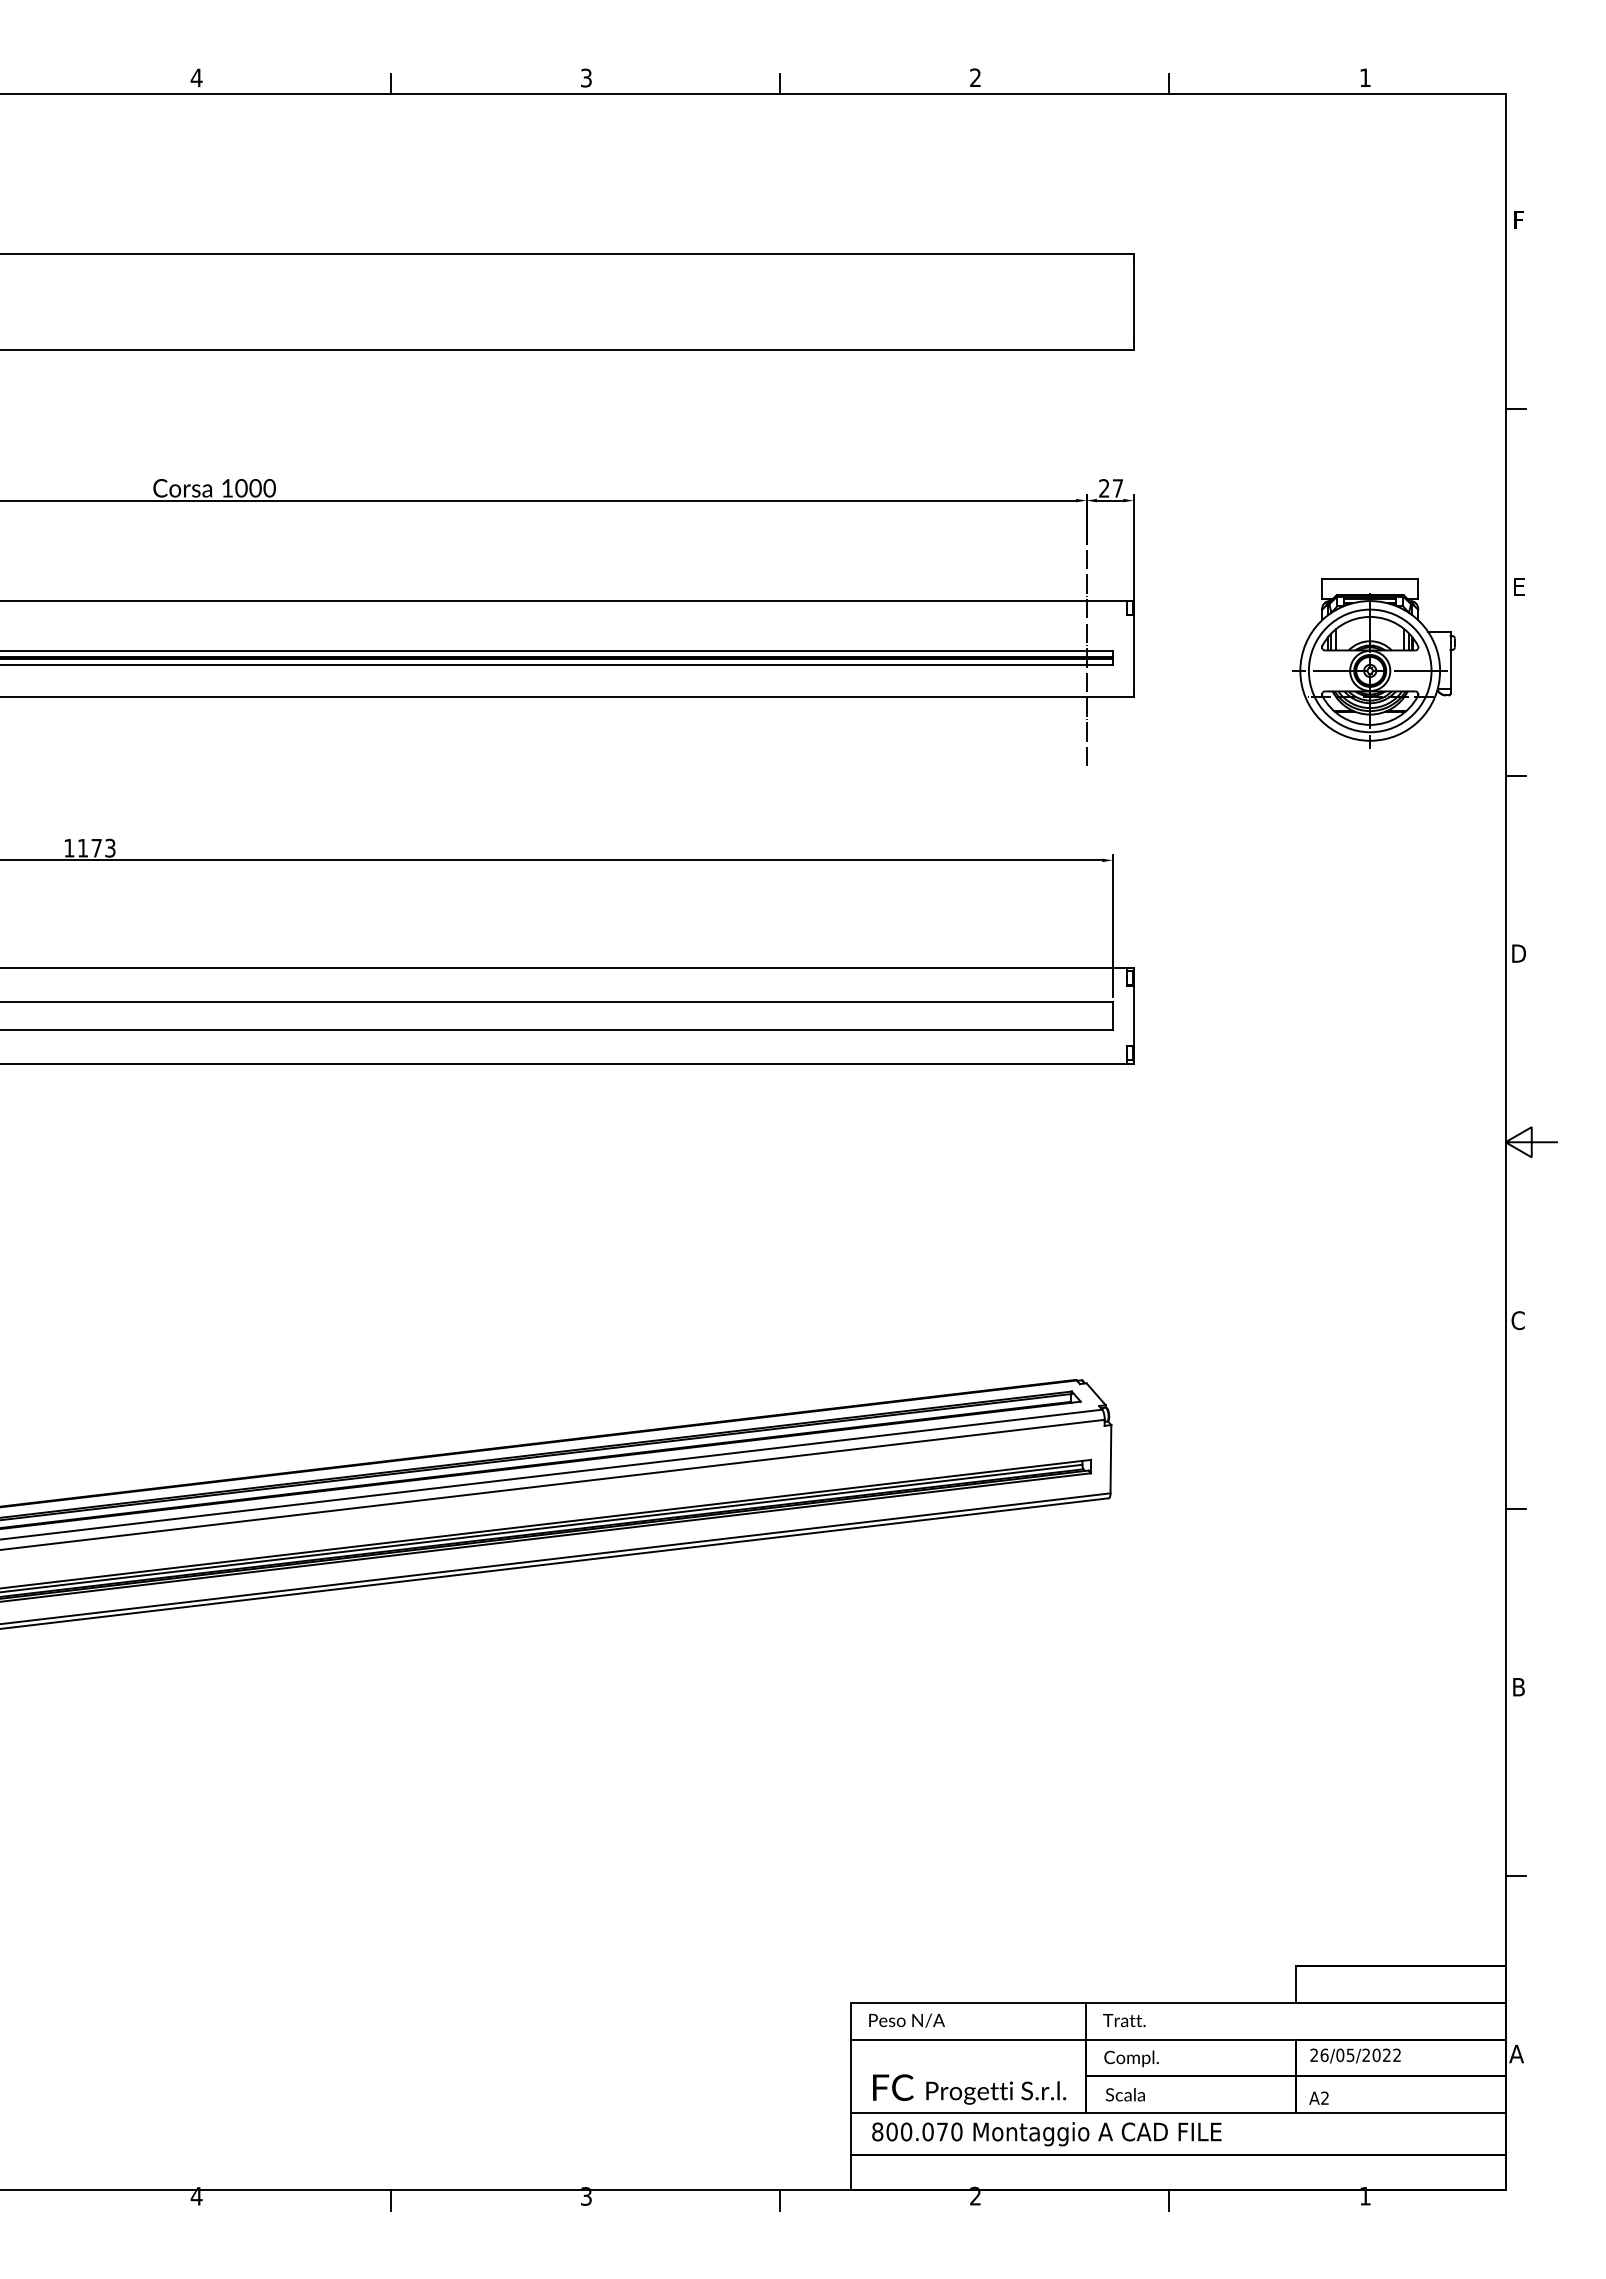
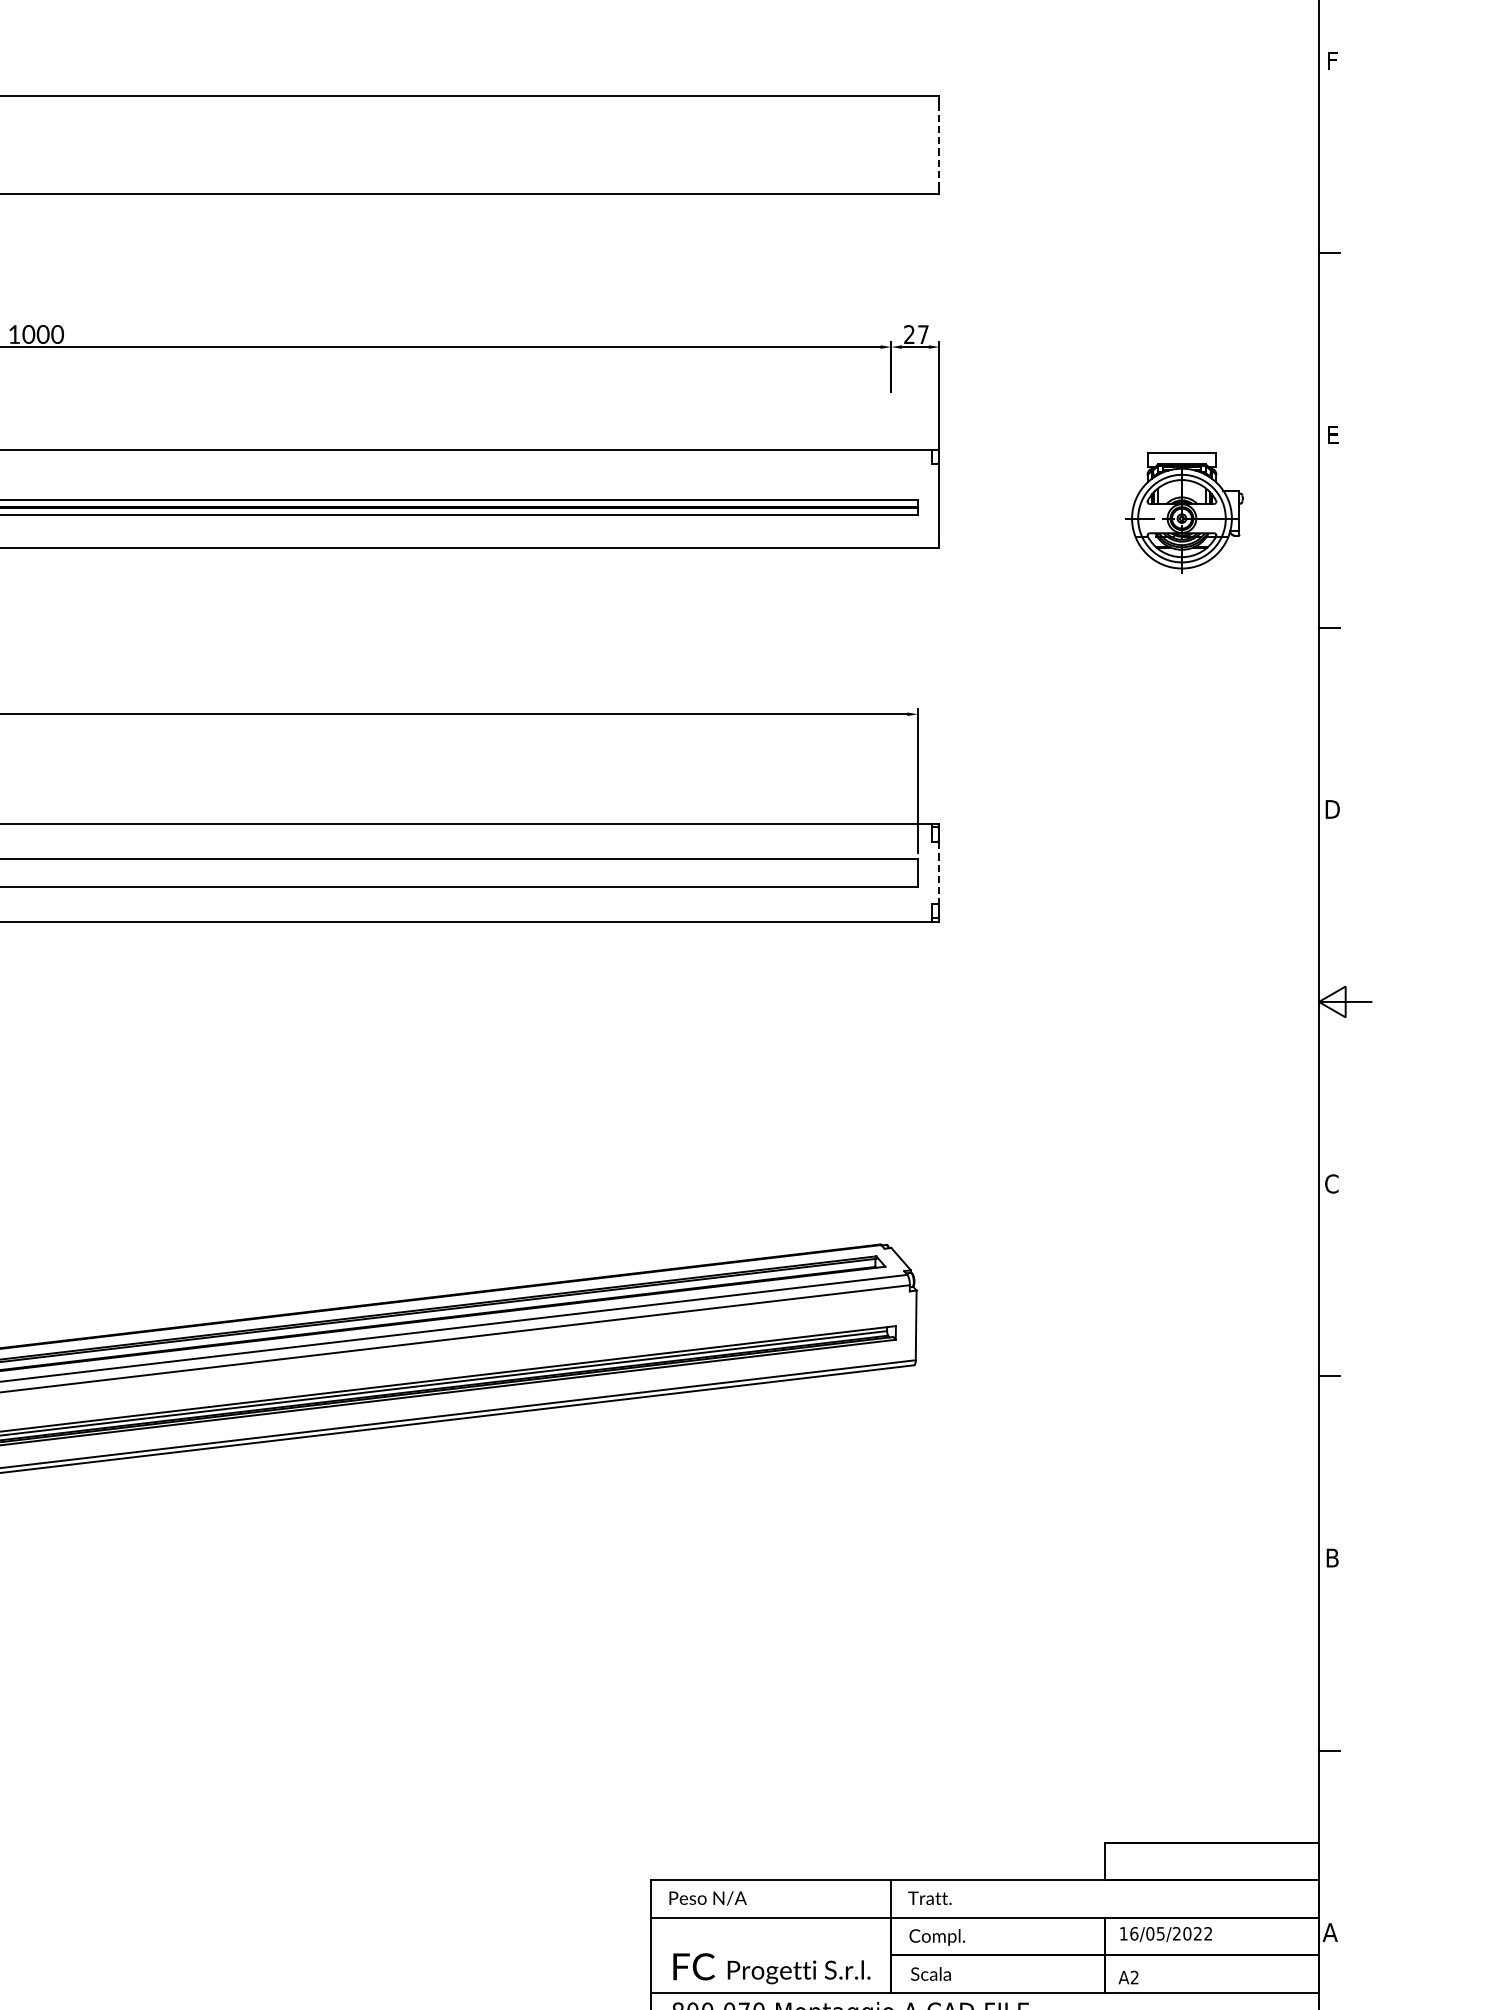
line: (1133, 302) -> (939, 144), solid -> dashed
line: (1086, 660) -> (891, 510), removed
part: (1373, 663) -> (1184, 513), size x0.7
line: (1133, 1016) -> (939, 873), solid -> dashed
text: (1313, 2054) -> (1122, 1932), 26/05/2022 -> 16/05/2022

